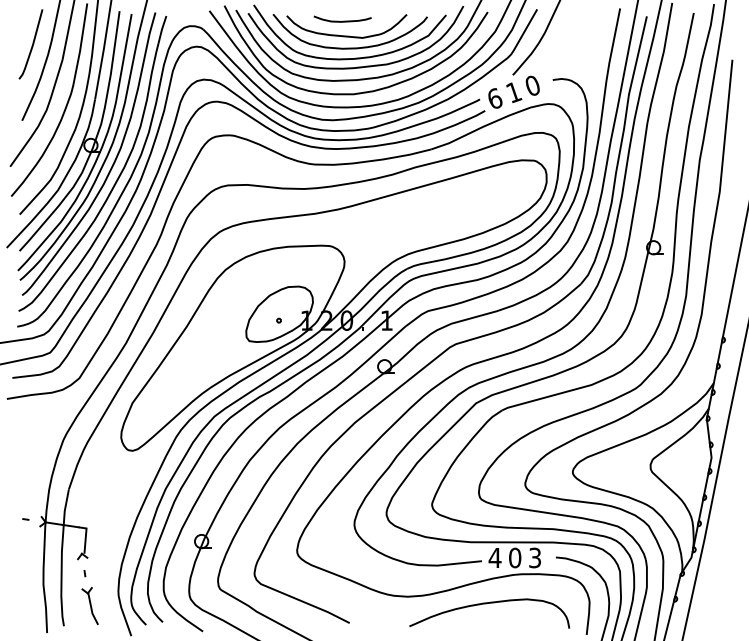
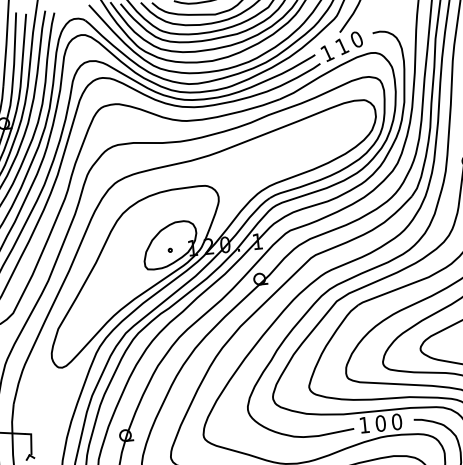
text: (495, 98) -> (327, 52), 6 -> 1
text: (494, 557) -> (364, 424), 4 -> 1
text: (535, 557) -> (397, 421), 3 -> 0

